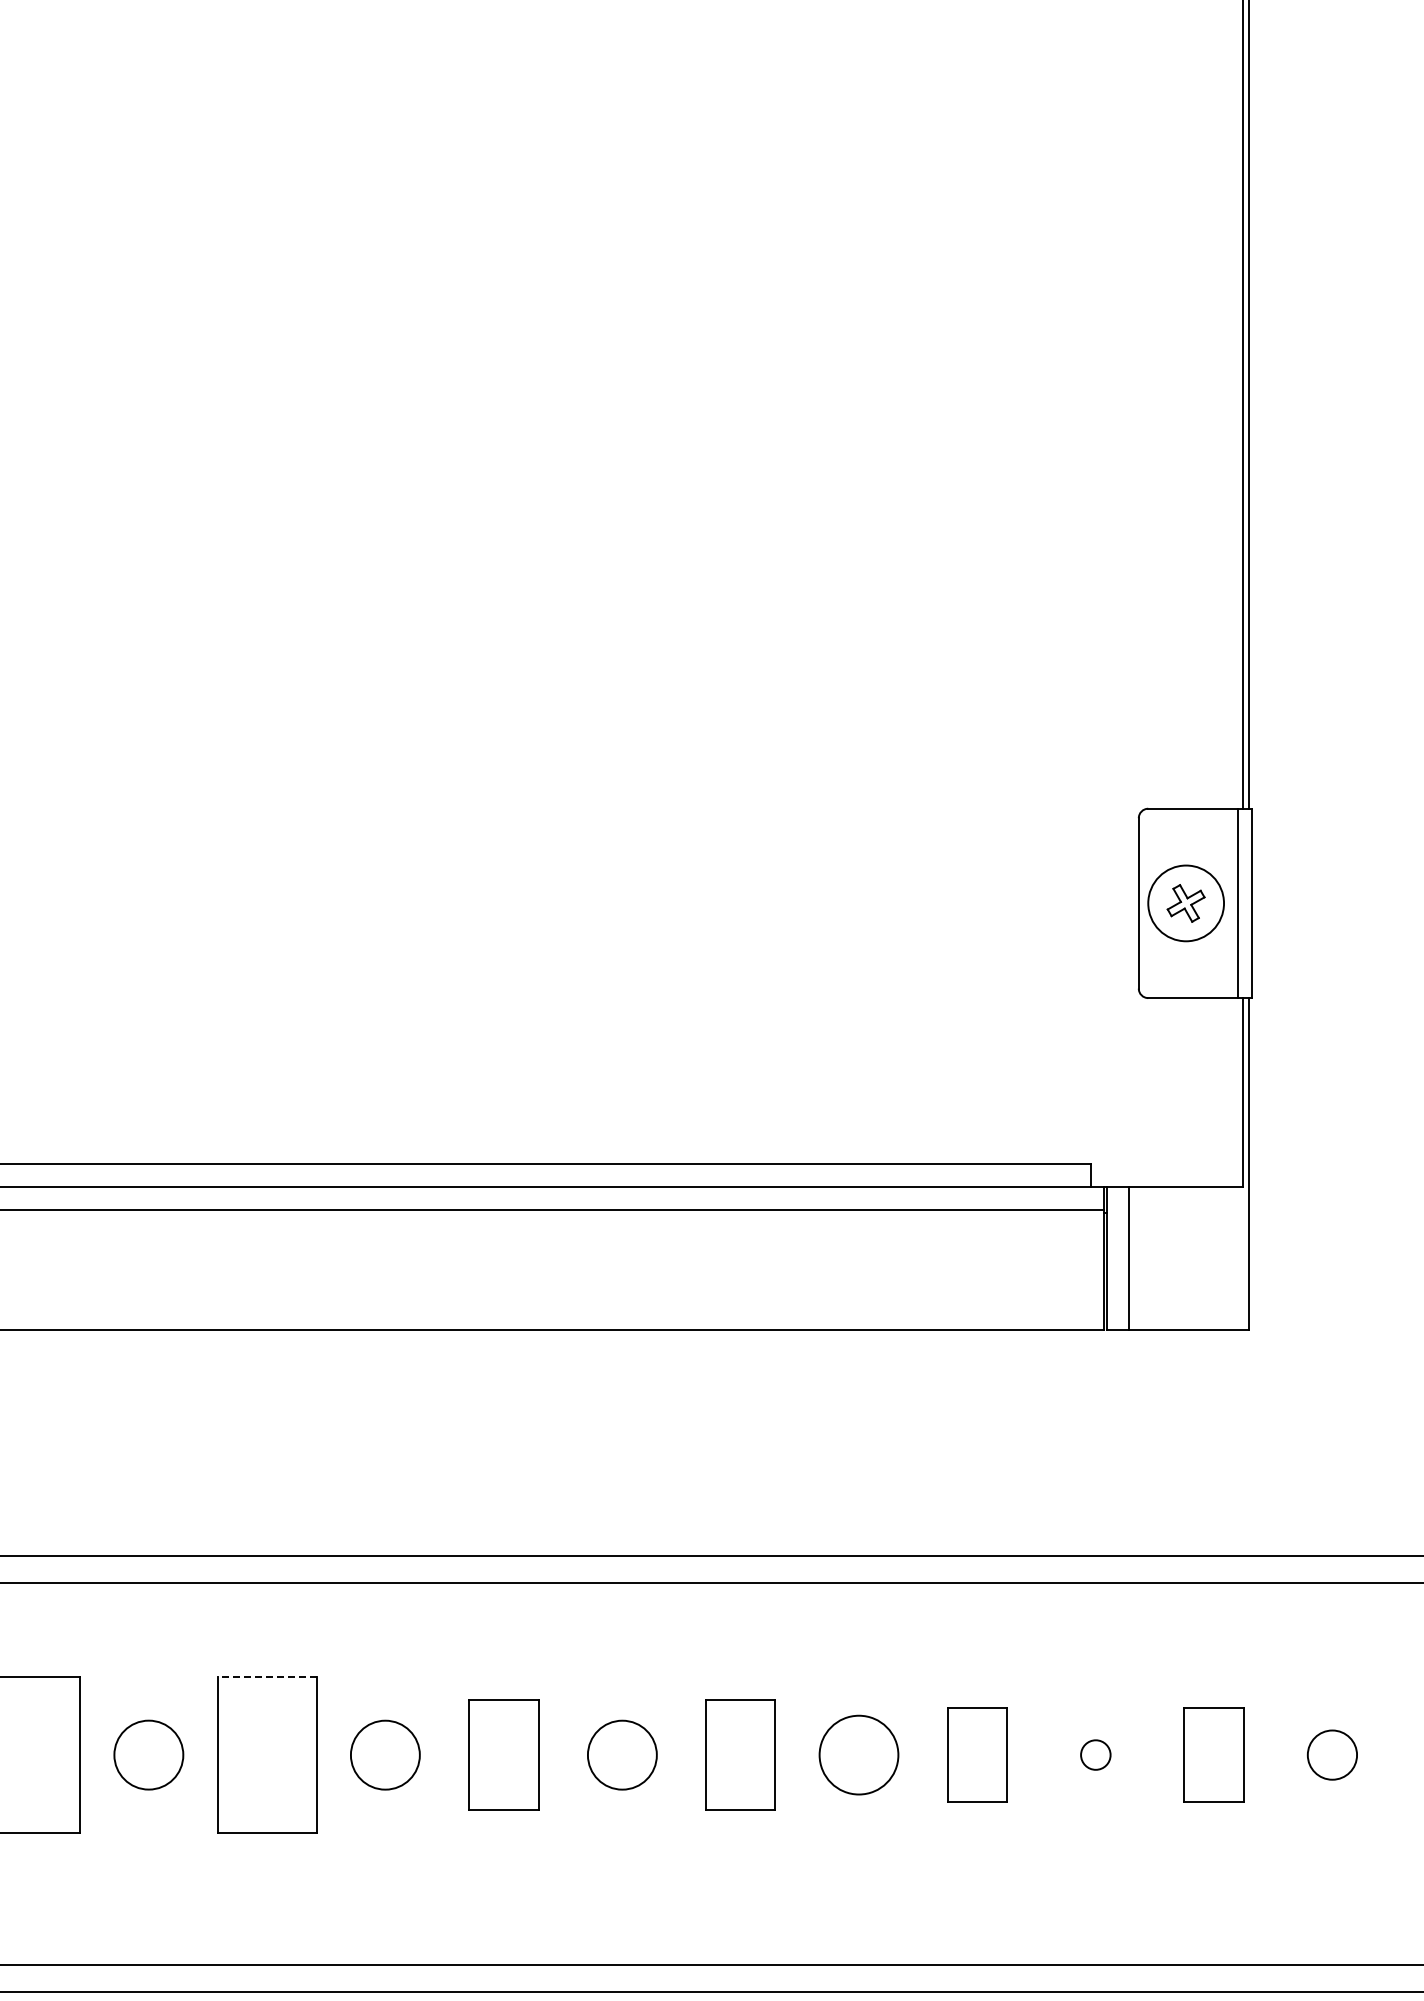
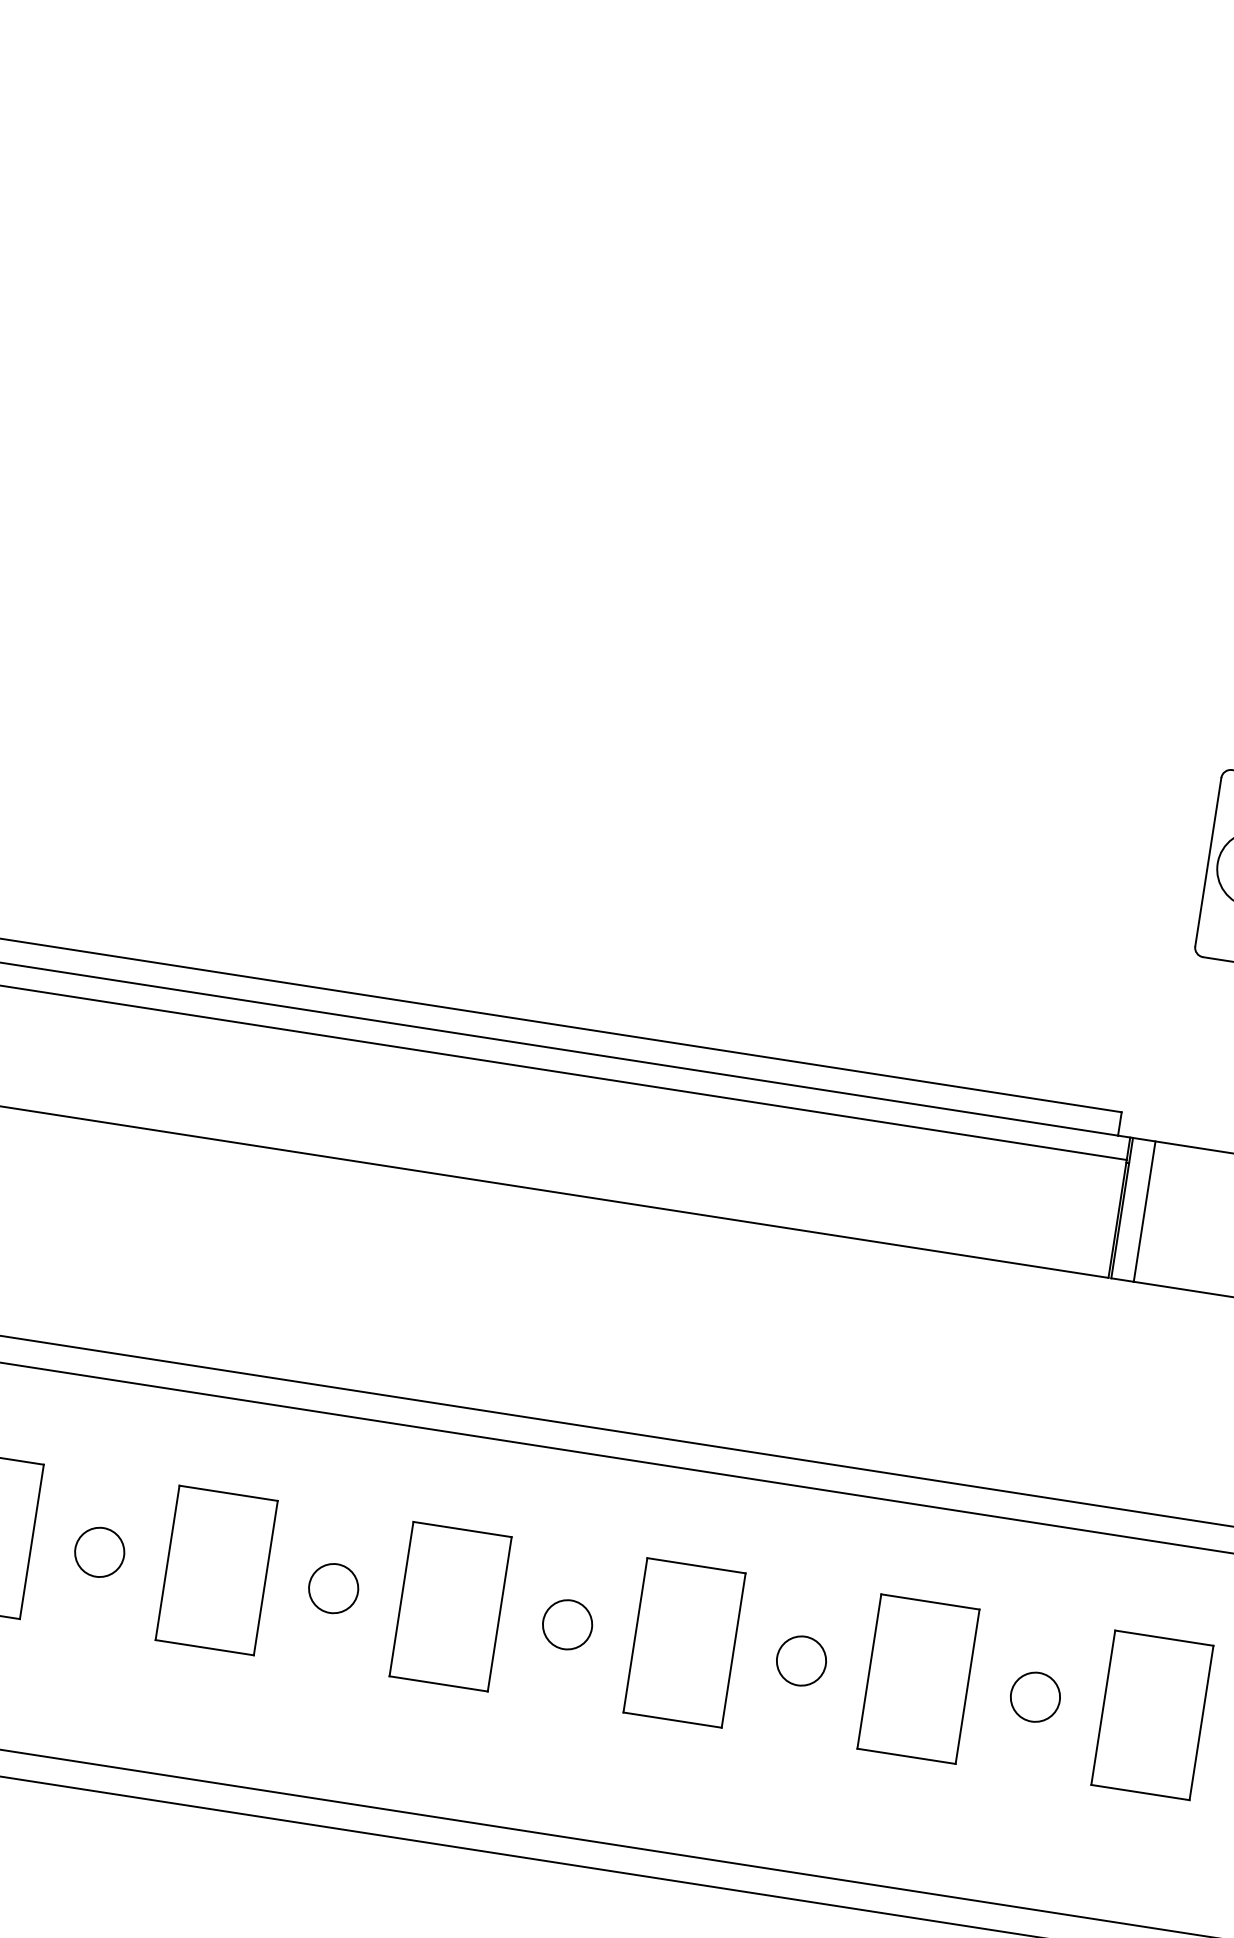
line: (267, 1677) -> (228, 1493), dashed -> solid
circle: (148, 1754) -> (99, 1551), size x0.71
circle: (385, 1754) -> (333, 1587), size x0.71
part: (503, 1754) -> (450, 1606), size x1.43
circle: (621, 1754) -> (566, 1624), size x0.71
part: (740, 1754) -> (684, 1642), size x1.43
circle: (858, 1754) -> (801, 1660), size x0.62
part: (977, 1754) -> (918, 1678), size x1.67
circle: (1095, 1754) -> (1035, 1696), size x1.67
part: (1213, 1754) -> (1151, 1714), size x1.67

